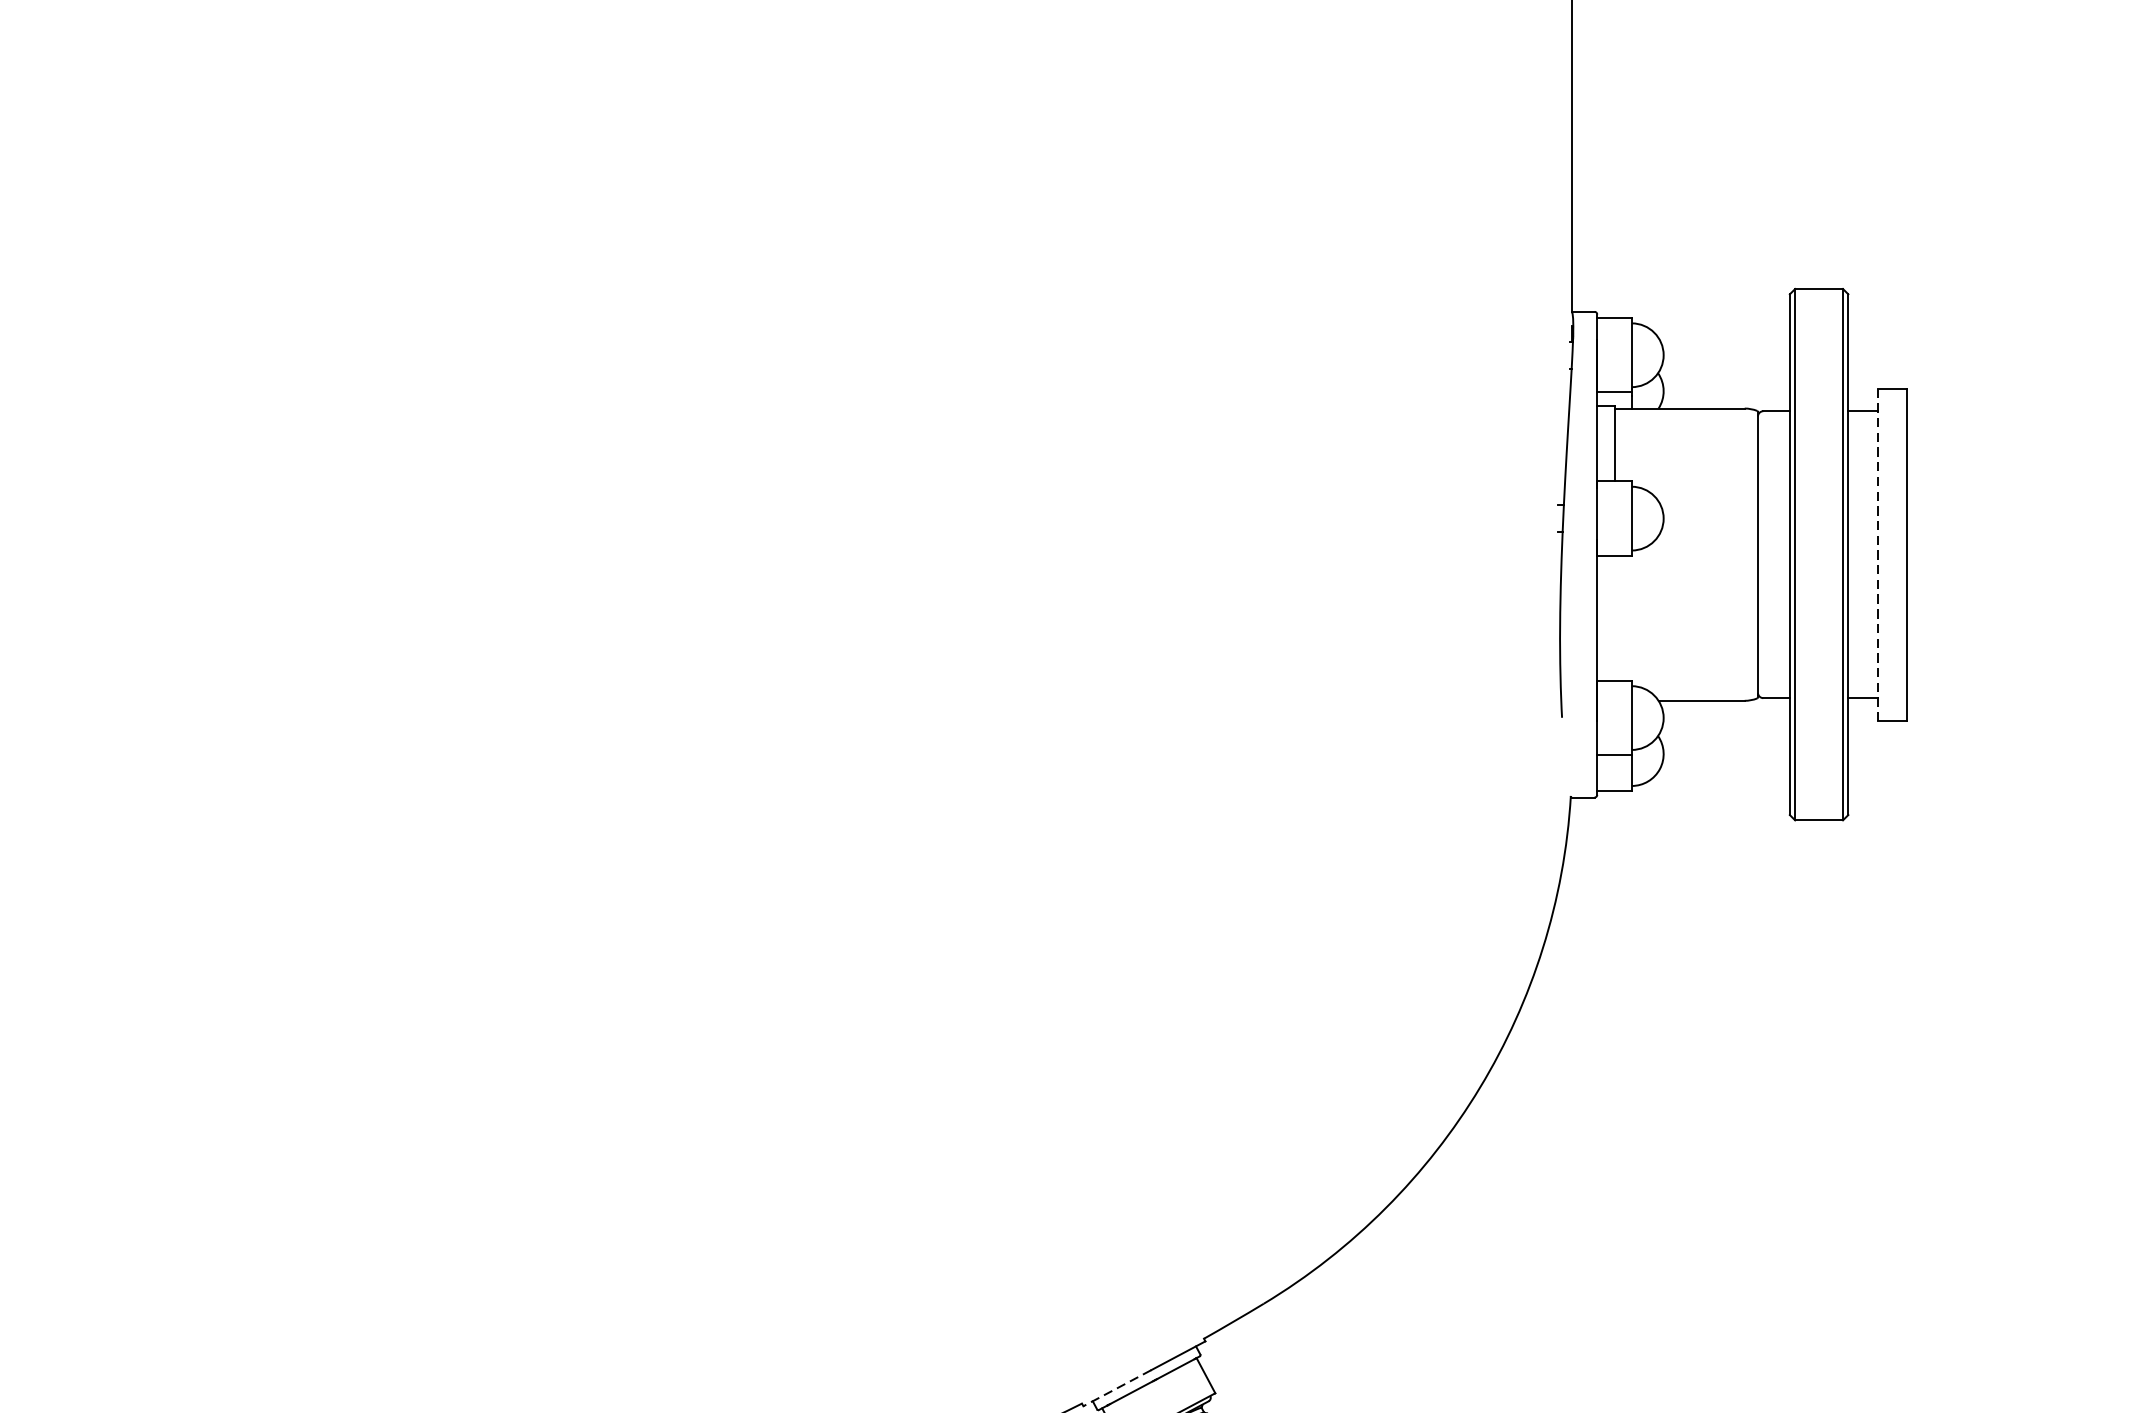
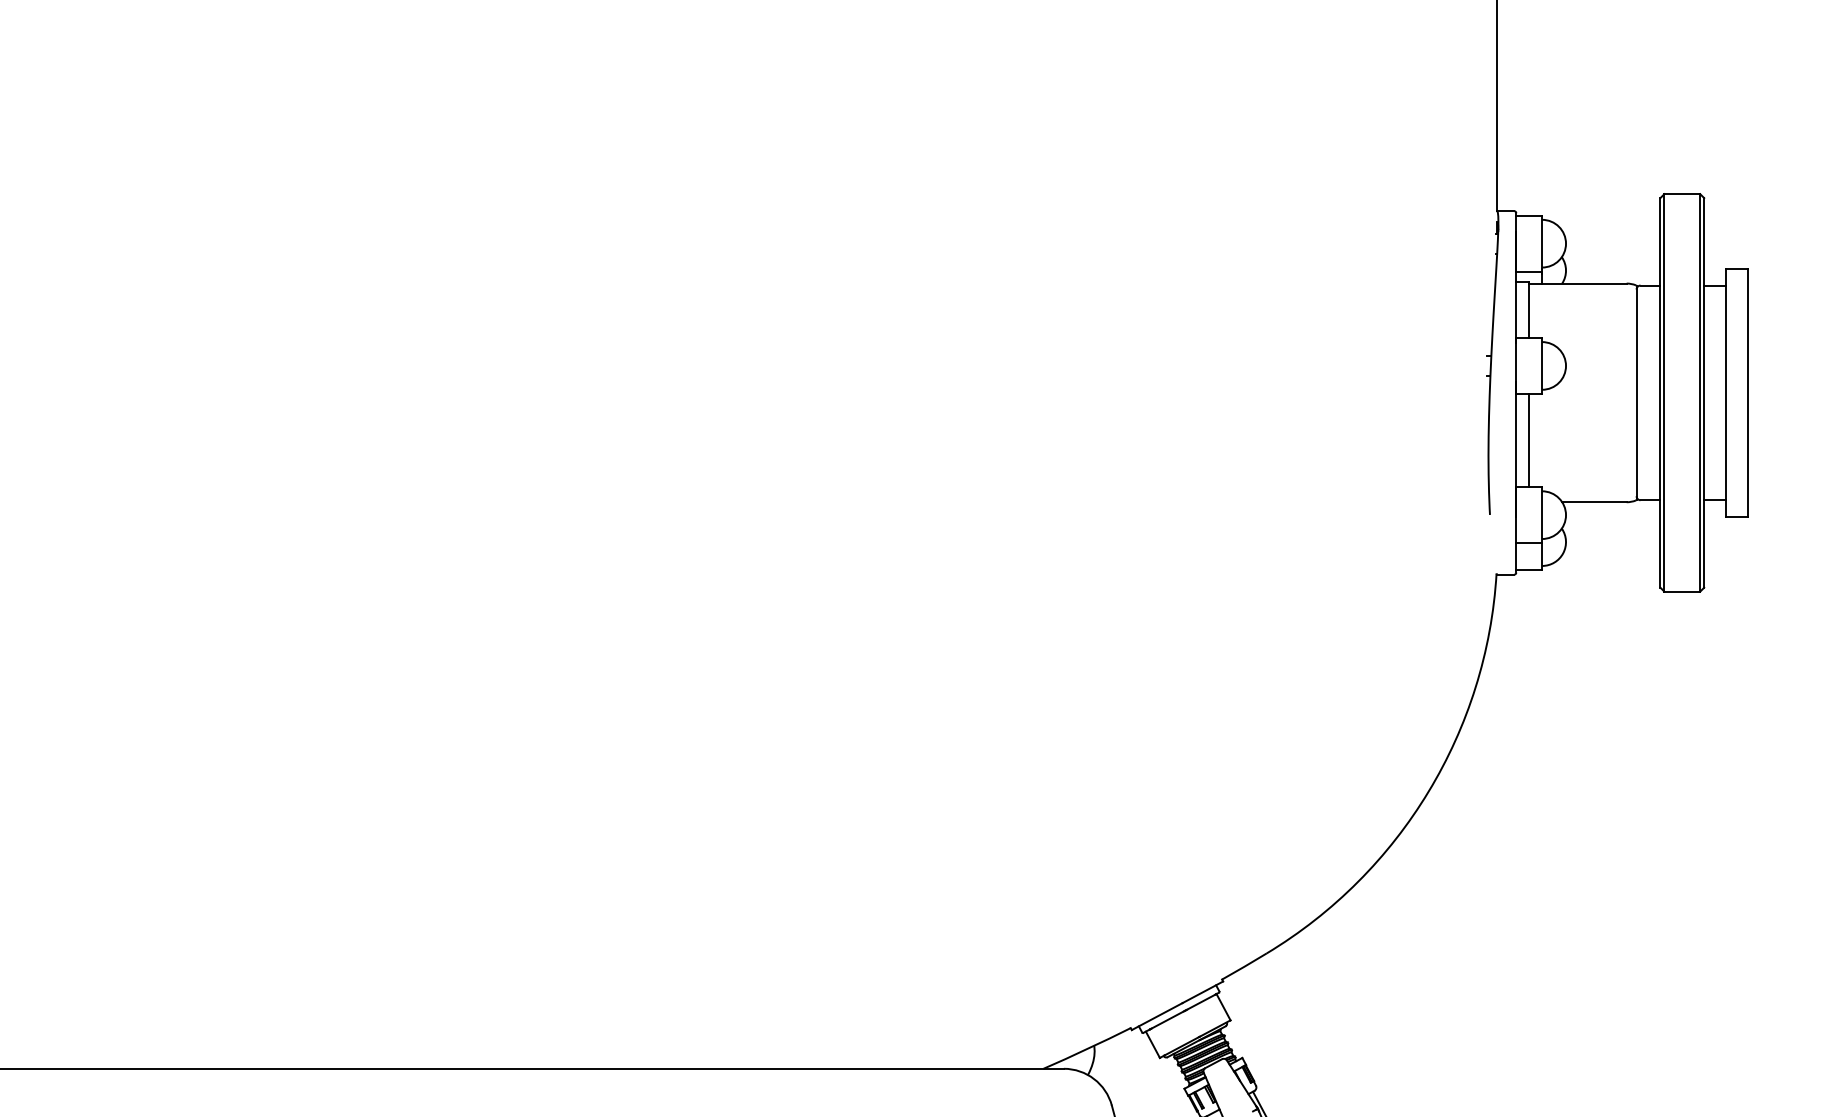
line: (1878, 555) -> (1726, 393), dashed -> solid
line: (1614, 618) -> (1529, 440), added
line: (1117, 1388) -> (1157, 1016), dashed -> solid

